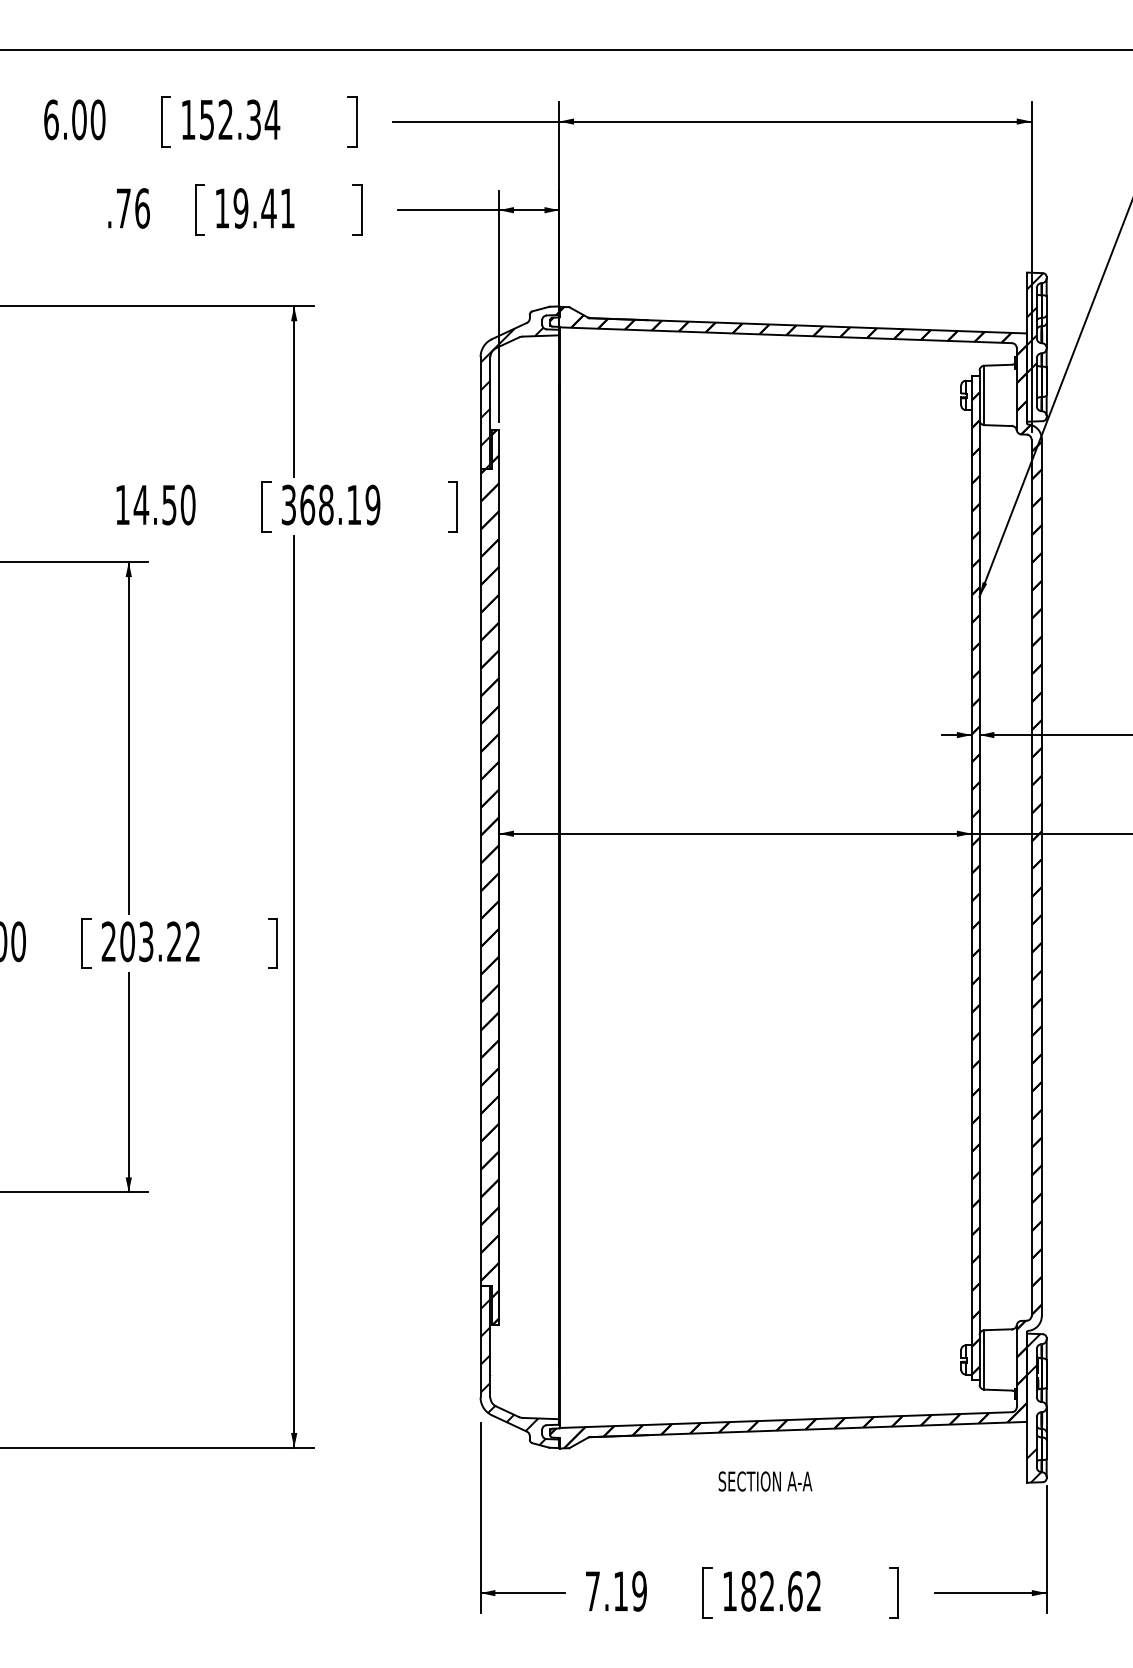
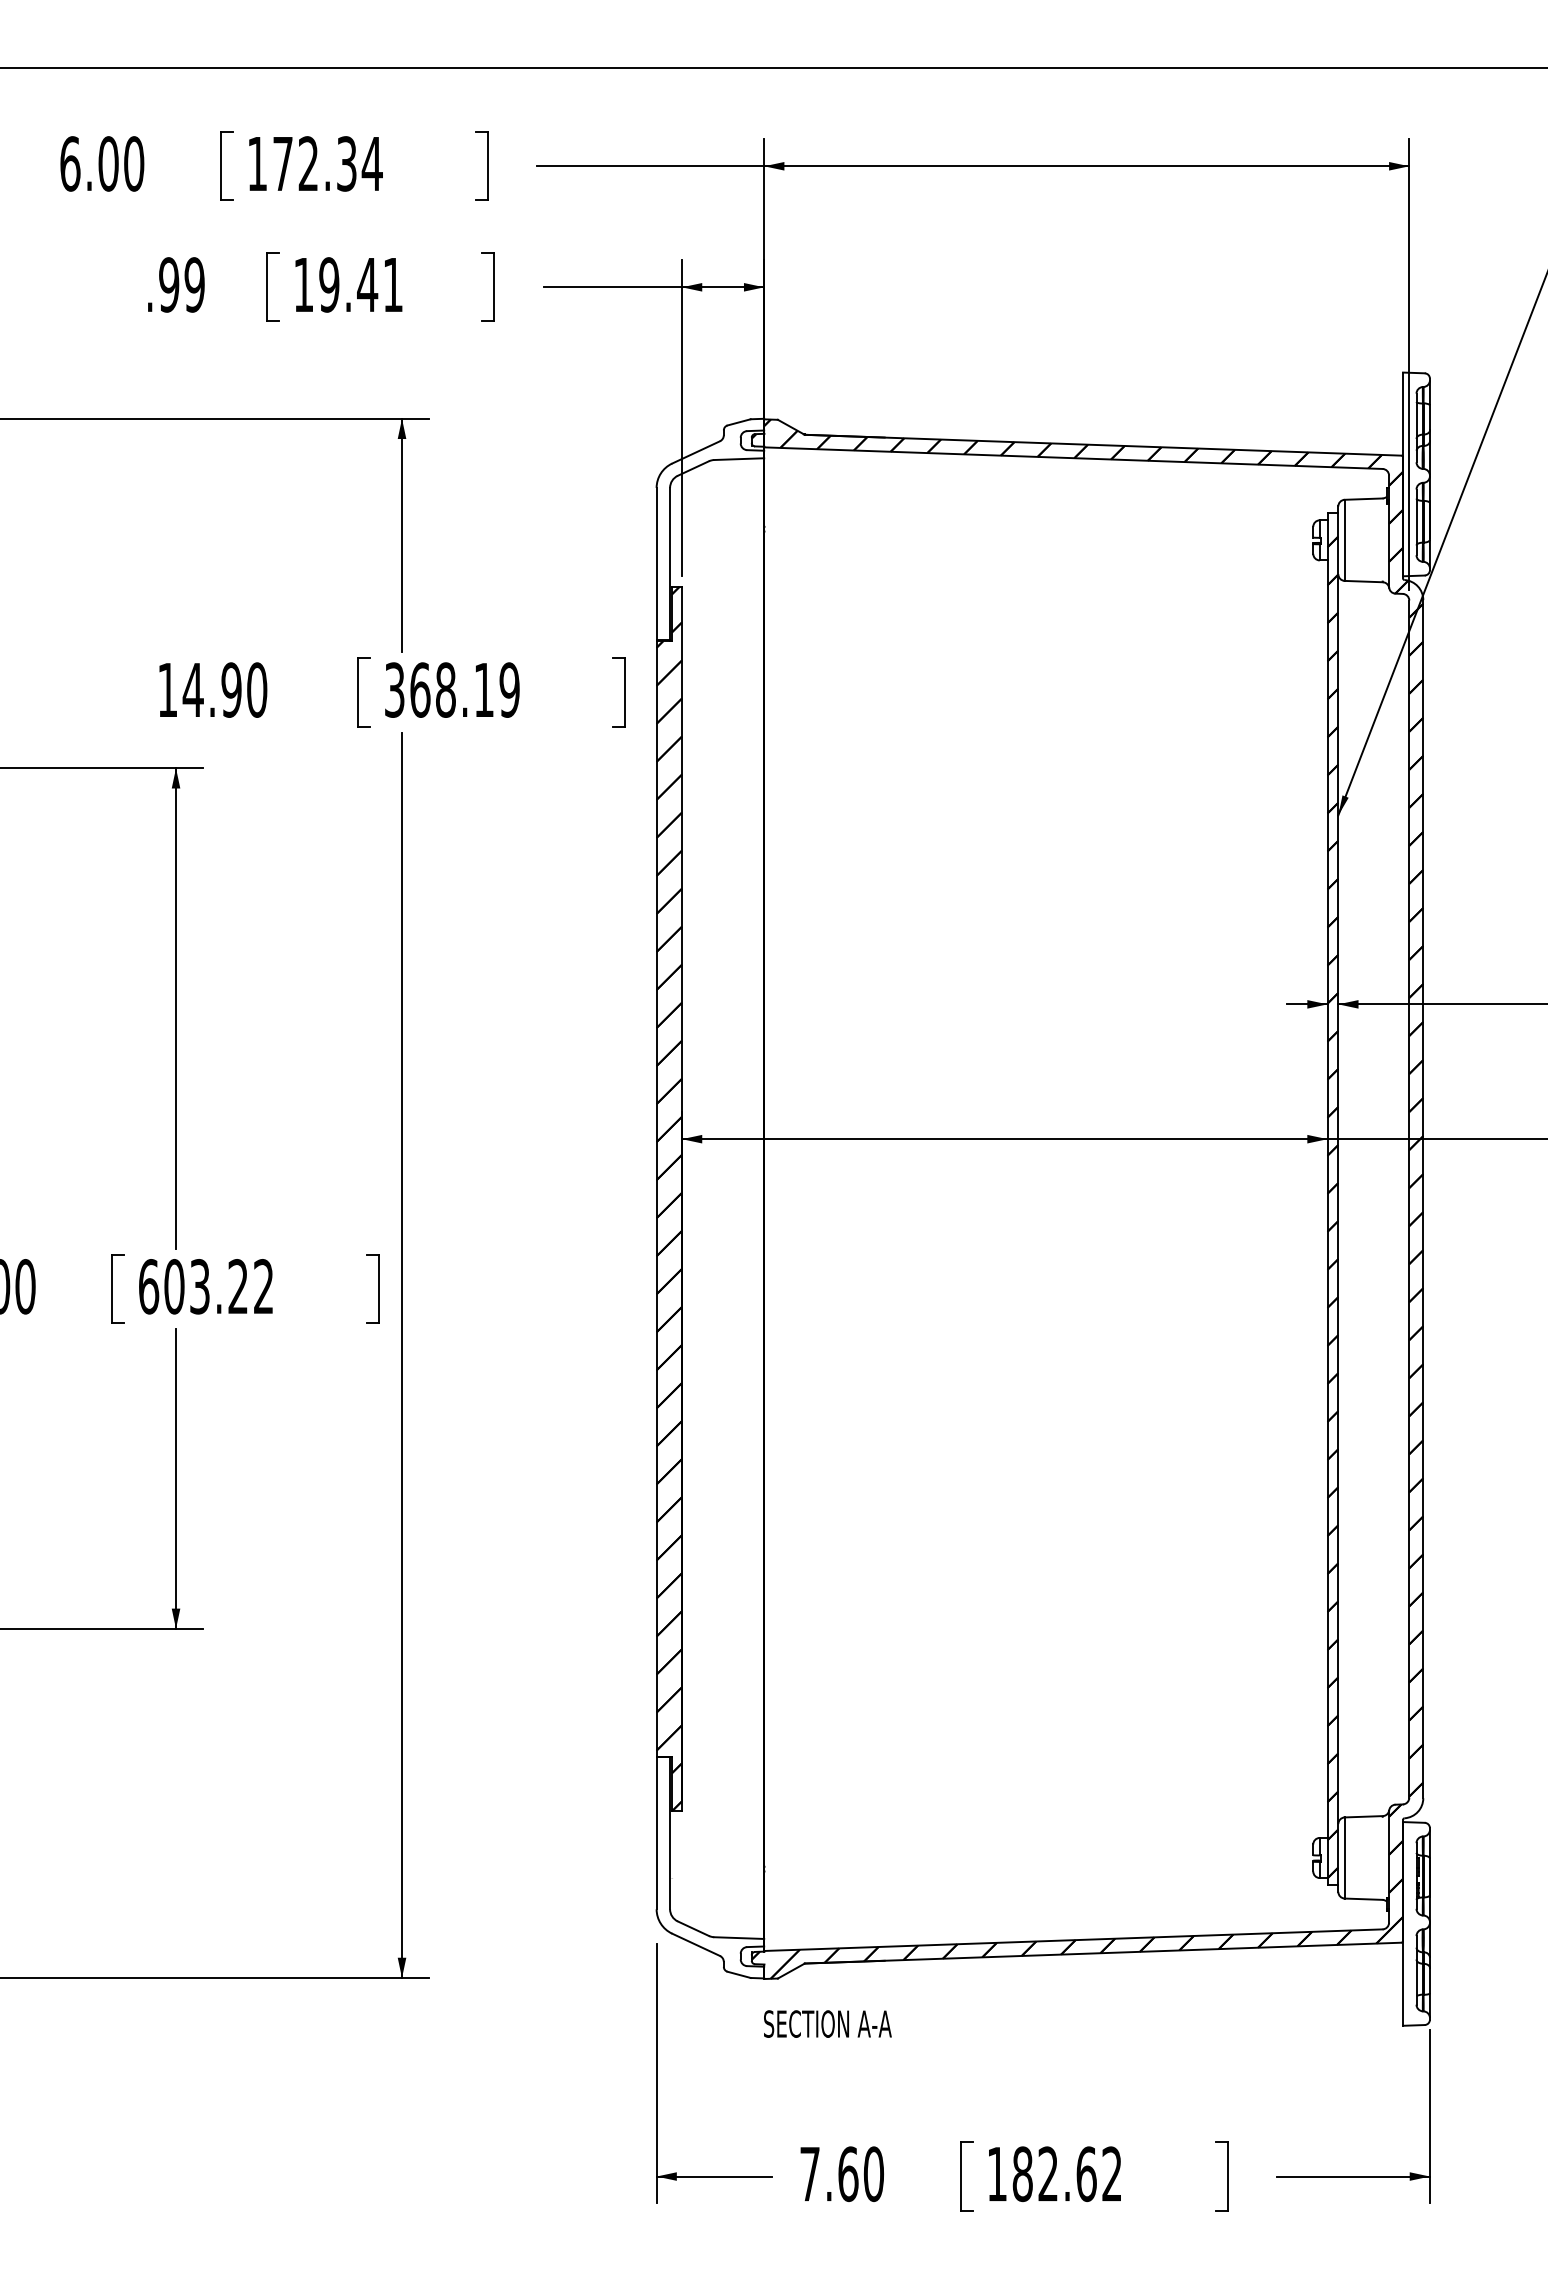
text: (206, 120) -> (282, 164), 152.34 -> 172.34
text: (132, 208) -> (181, 284), .76 -> .99
hatch: (1035, 323) -> (1414, 441), removed
hatch: (520, 389) -> (710, 532), removed
text: (169, 504) -> (231, 689), 14.50 -> 14.90
text: (109, 941) -> (149, 1286), 203.22 -> 603.22
hatch: (513, 1372) -> (701, 1874), removed
hatch: (1033, 1407) -> (1412, 1923), removed
text: (765, 1481) -> (827, 2023), moved
text: (629, 1591) -> (860, 2174), 7.19 -> 7.60

